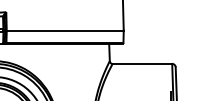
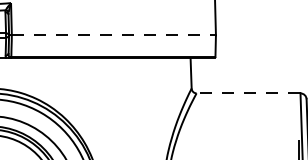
line: (65, 30) -> (114, 35), solid -> dashed
line: (142, 63) -> (248, 92), solid -> dashed

